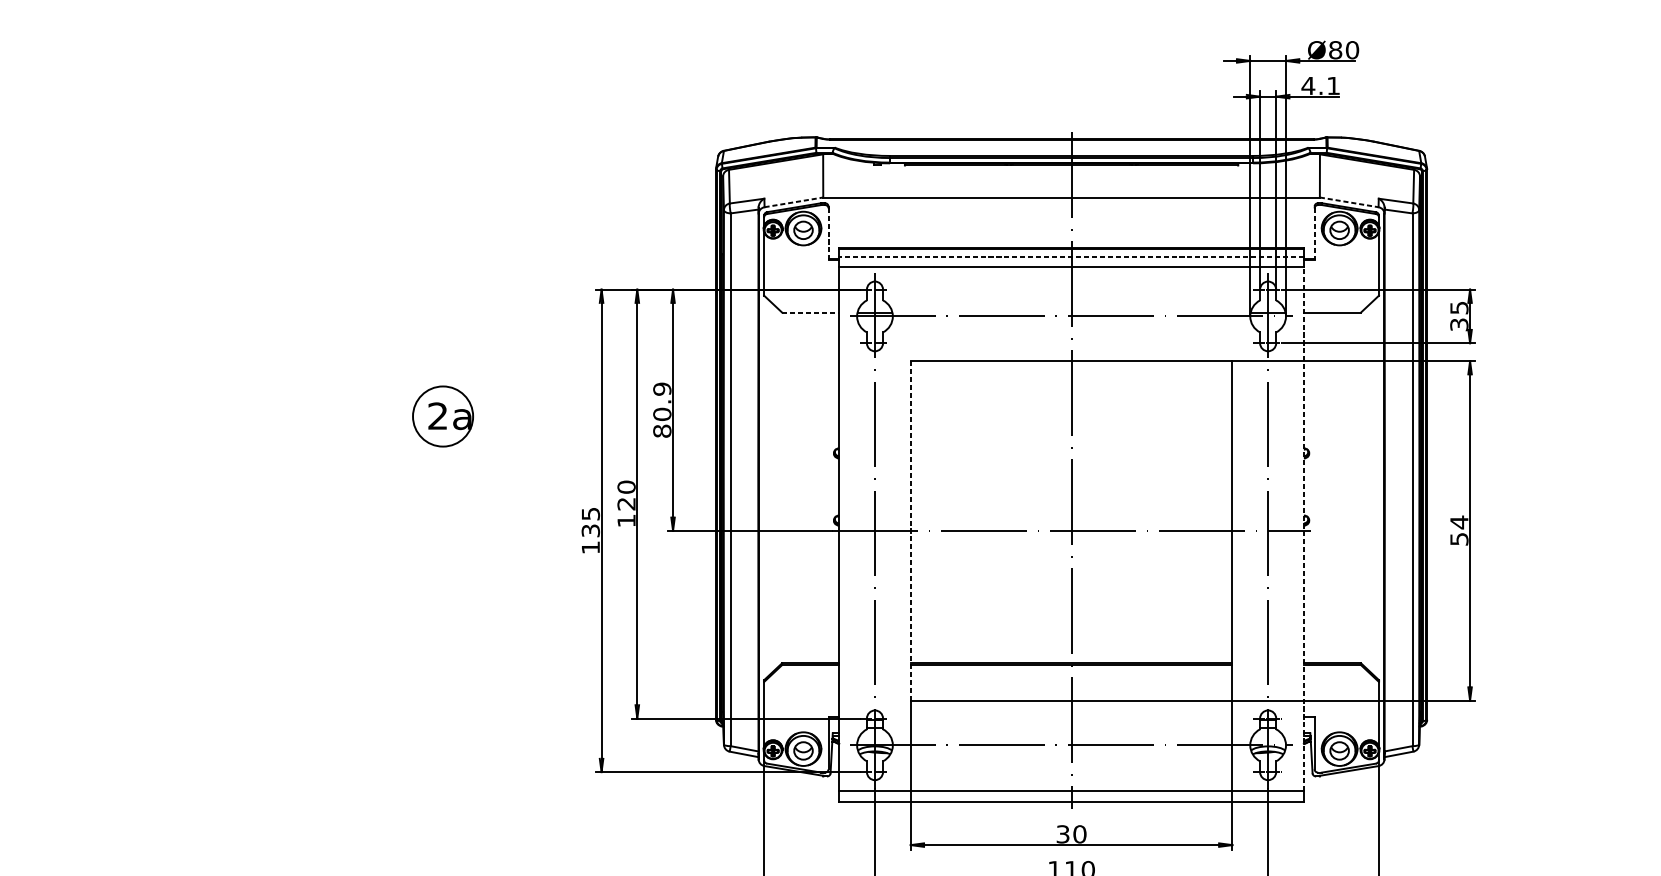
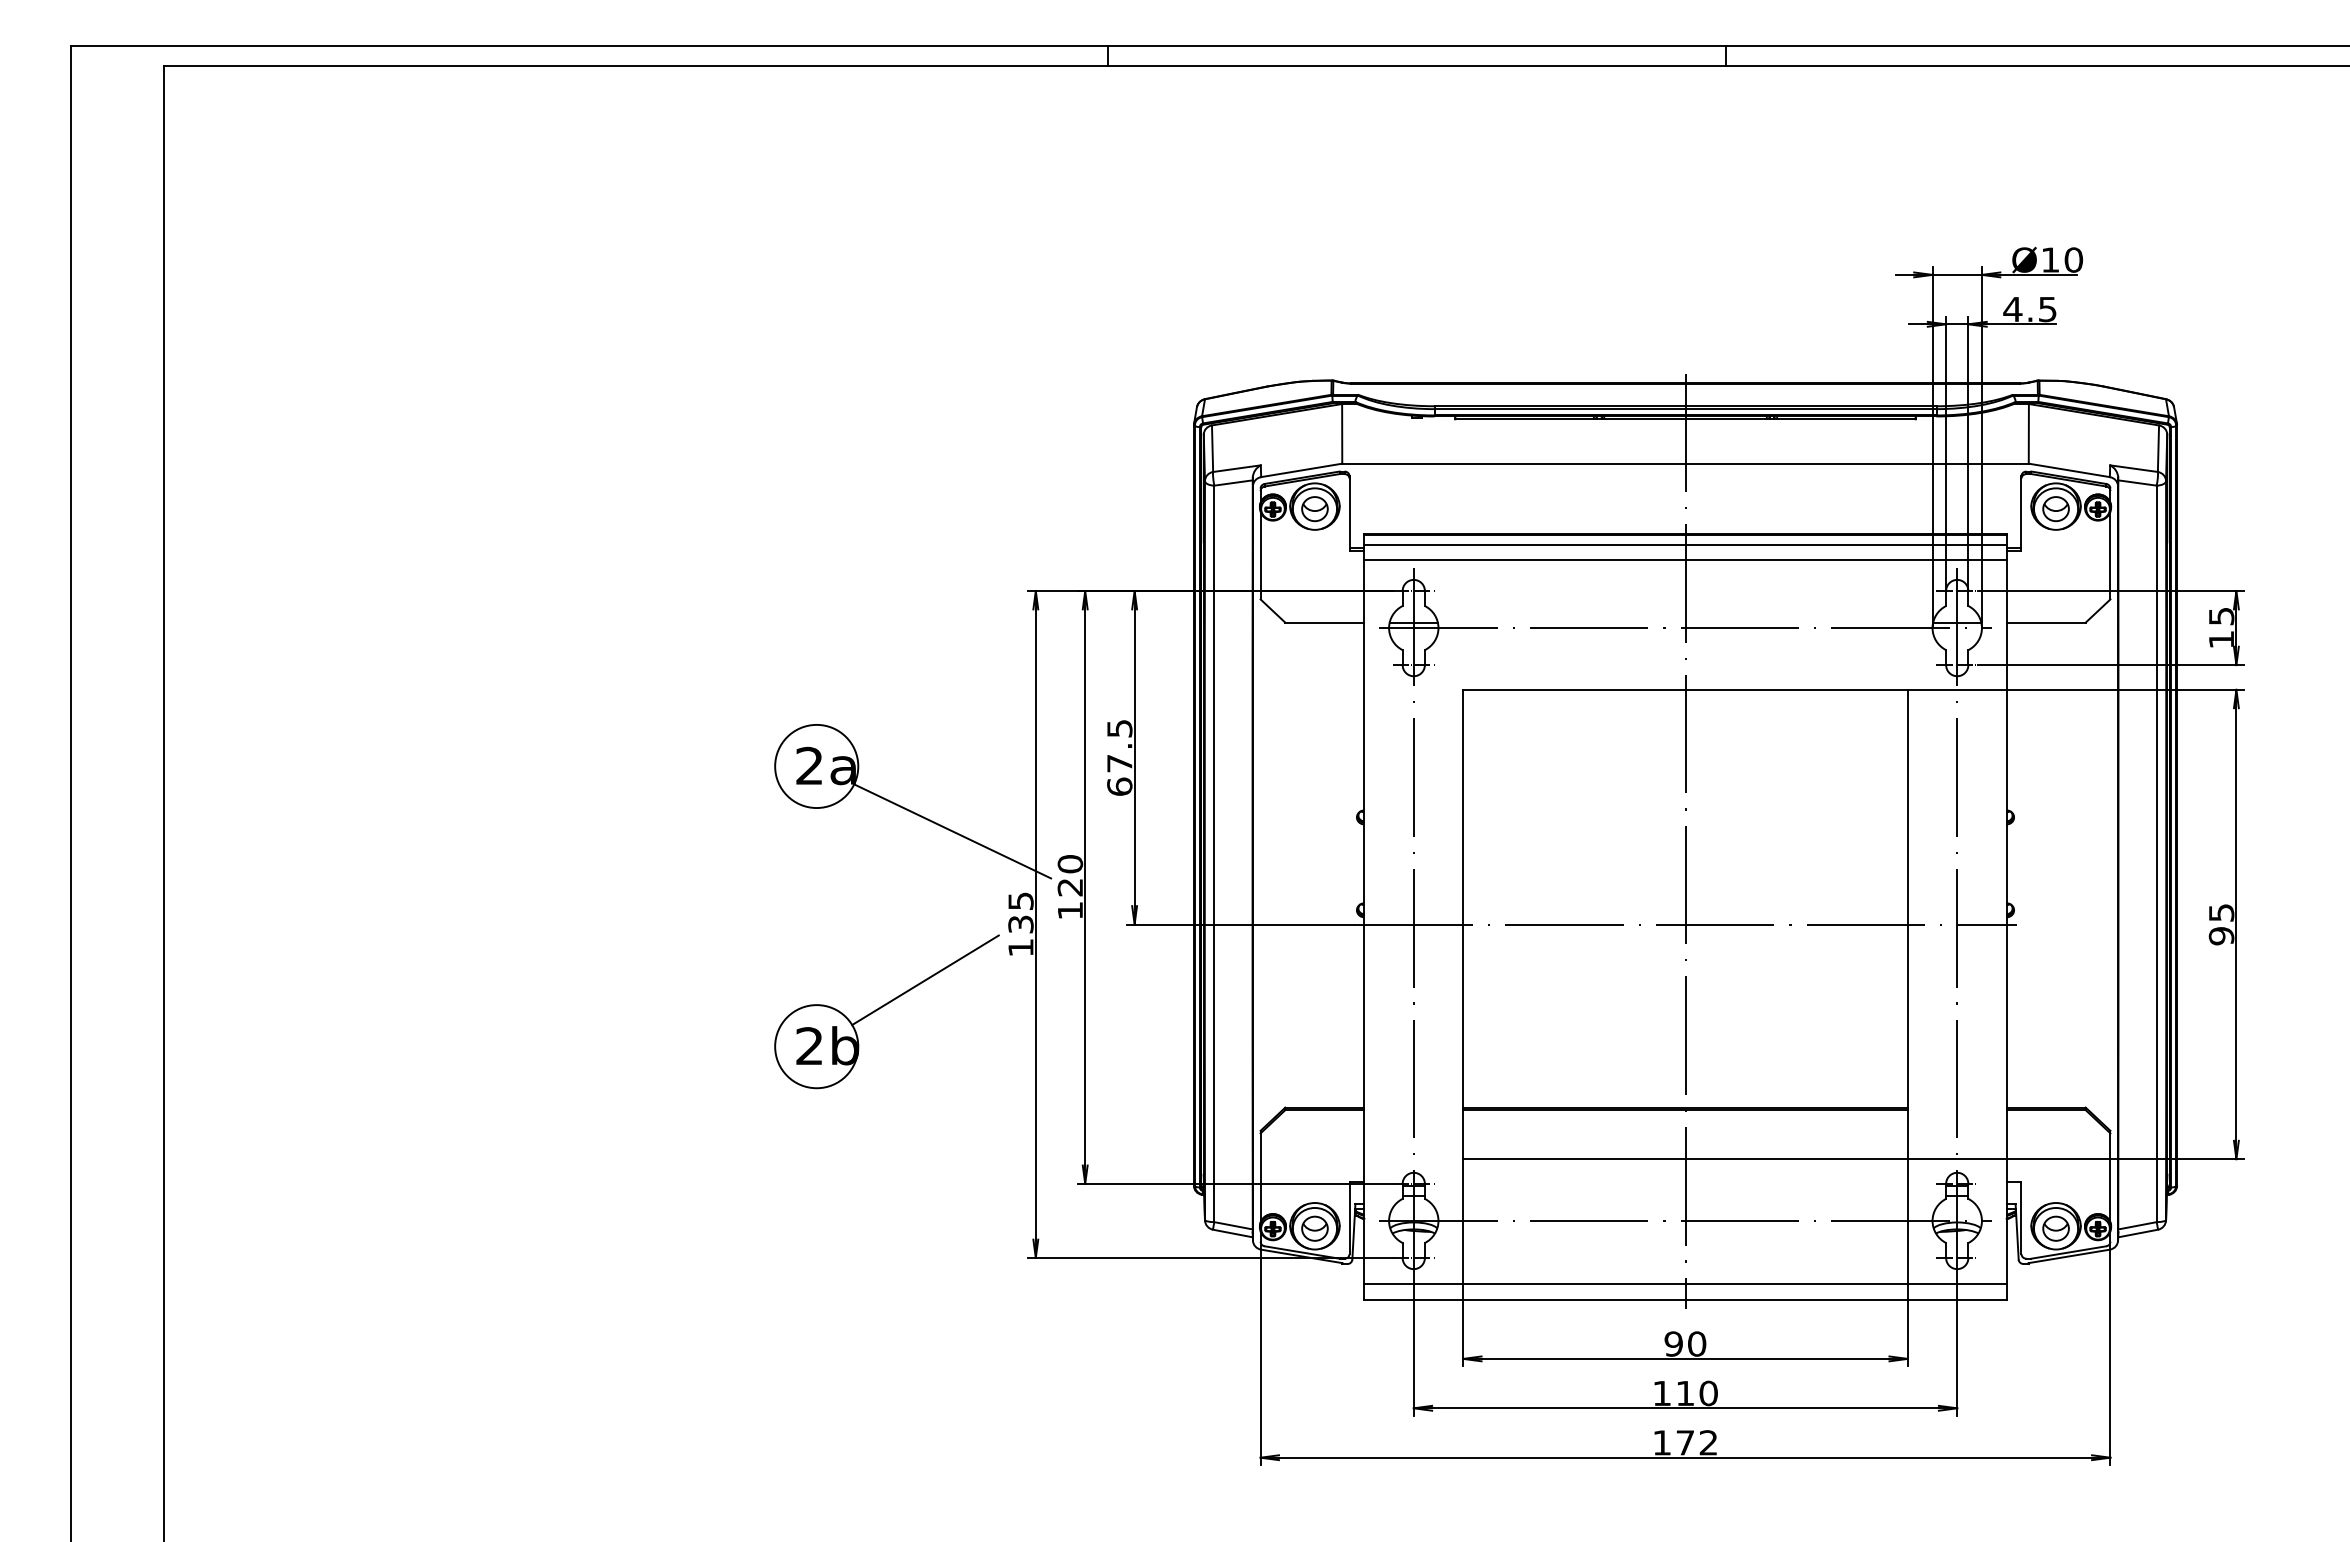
text: (1335, 49) -> (2050, 259), Ø80 -> Ø10
text: (1333, 85) -> (2047, 309), 4.1 -> 4.5
line: (794, 202) -> (1302, 470), dashed -> solid
line: (1349, 202) -> (2069, 470), dashed -> solid
line: (828, 234) -> (1349, 514), dashed -> solid
line: (1314, 234) -> (2021, 514), dashed -> solid
line: (1071, 256) -> (1685, 545), dashed -> solid
line: (810, 312) -> (1324, 622), dashed -> solid
text: (1459, 324) -> (2221, 639), 35 -> 15
text: (662, 410) -> (1119, 757), 80.9 -> 67.5
line: (541, 463) -> (952, 831), added
line: (1303, 528) -> (2006, 921), dashed -> solid
line: (910, 530) -> (1463, 924), dashed -> solid
text: (1459, 530) -> (2221, 924), 54 -> 95
part: (493, 593) -> (886, 1011), added
text: (1062, 833) -> (1673, 1343), 30 -> 90

